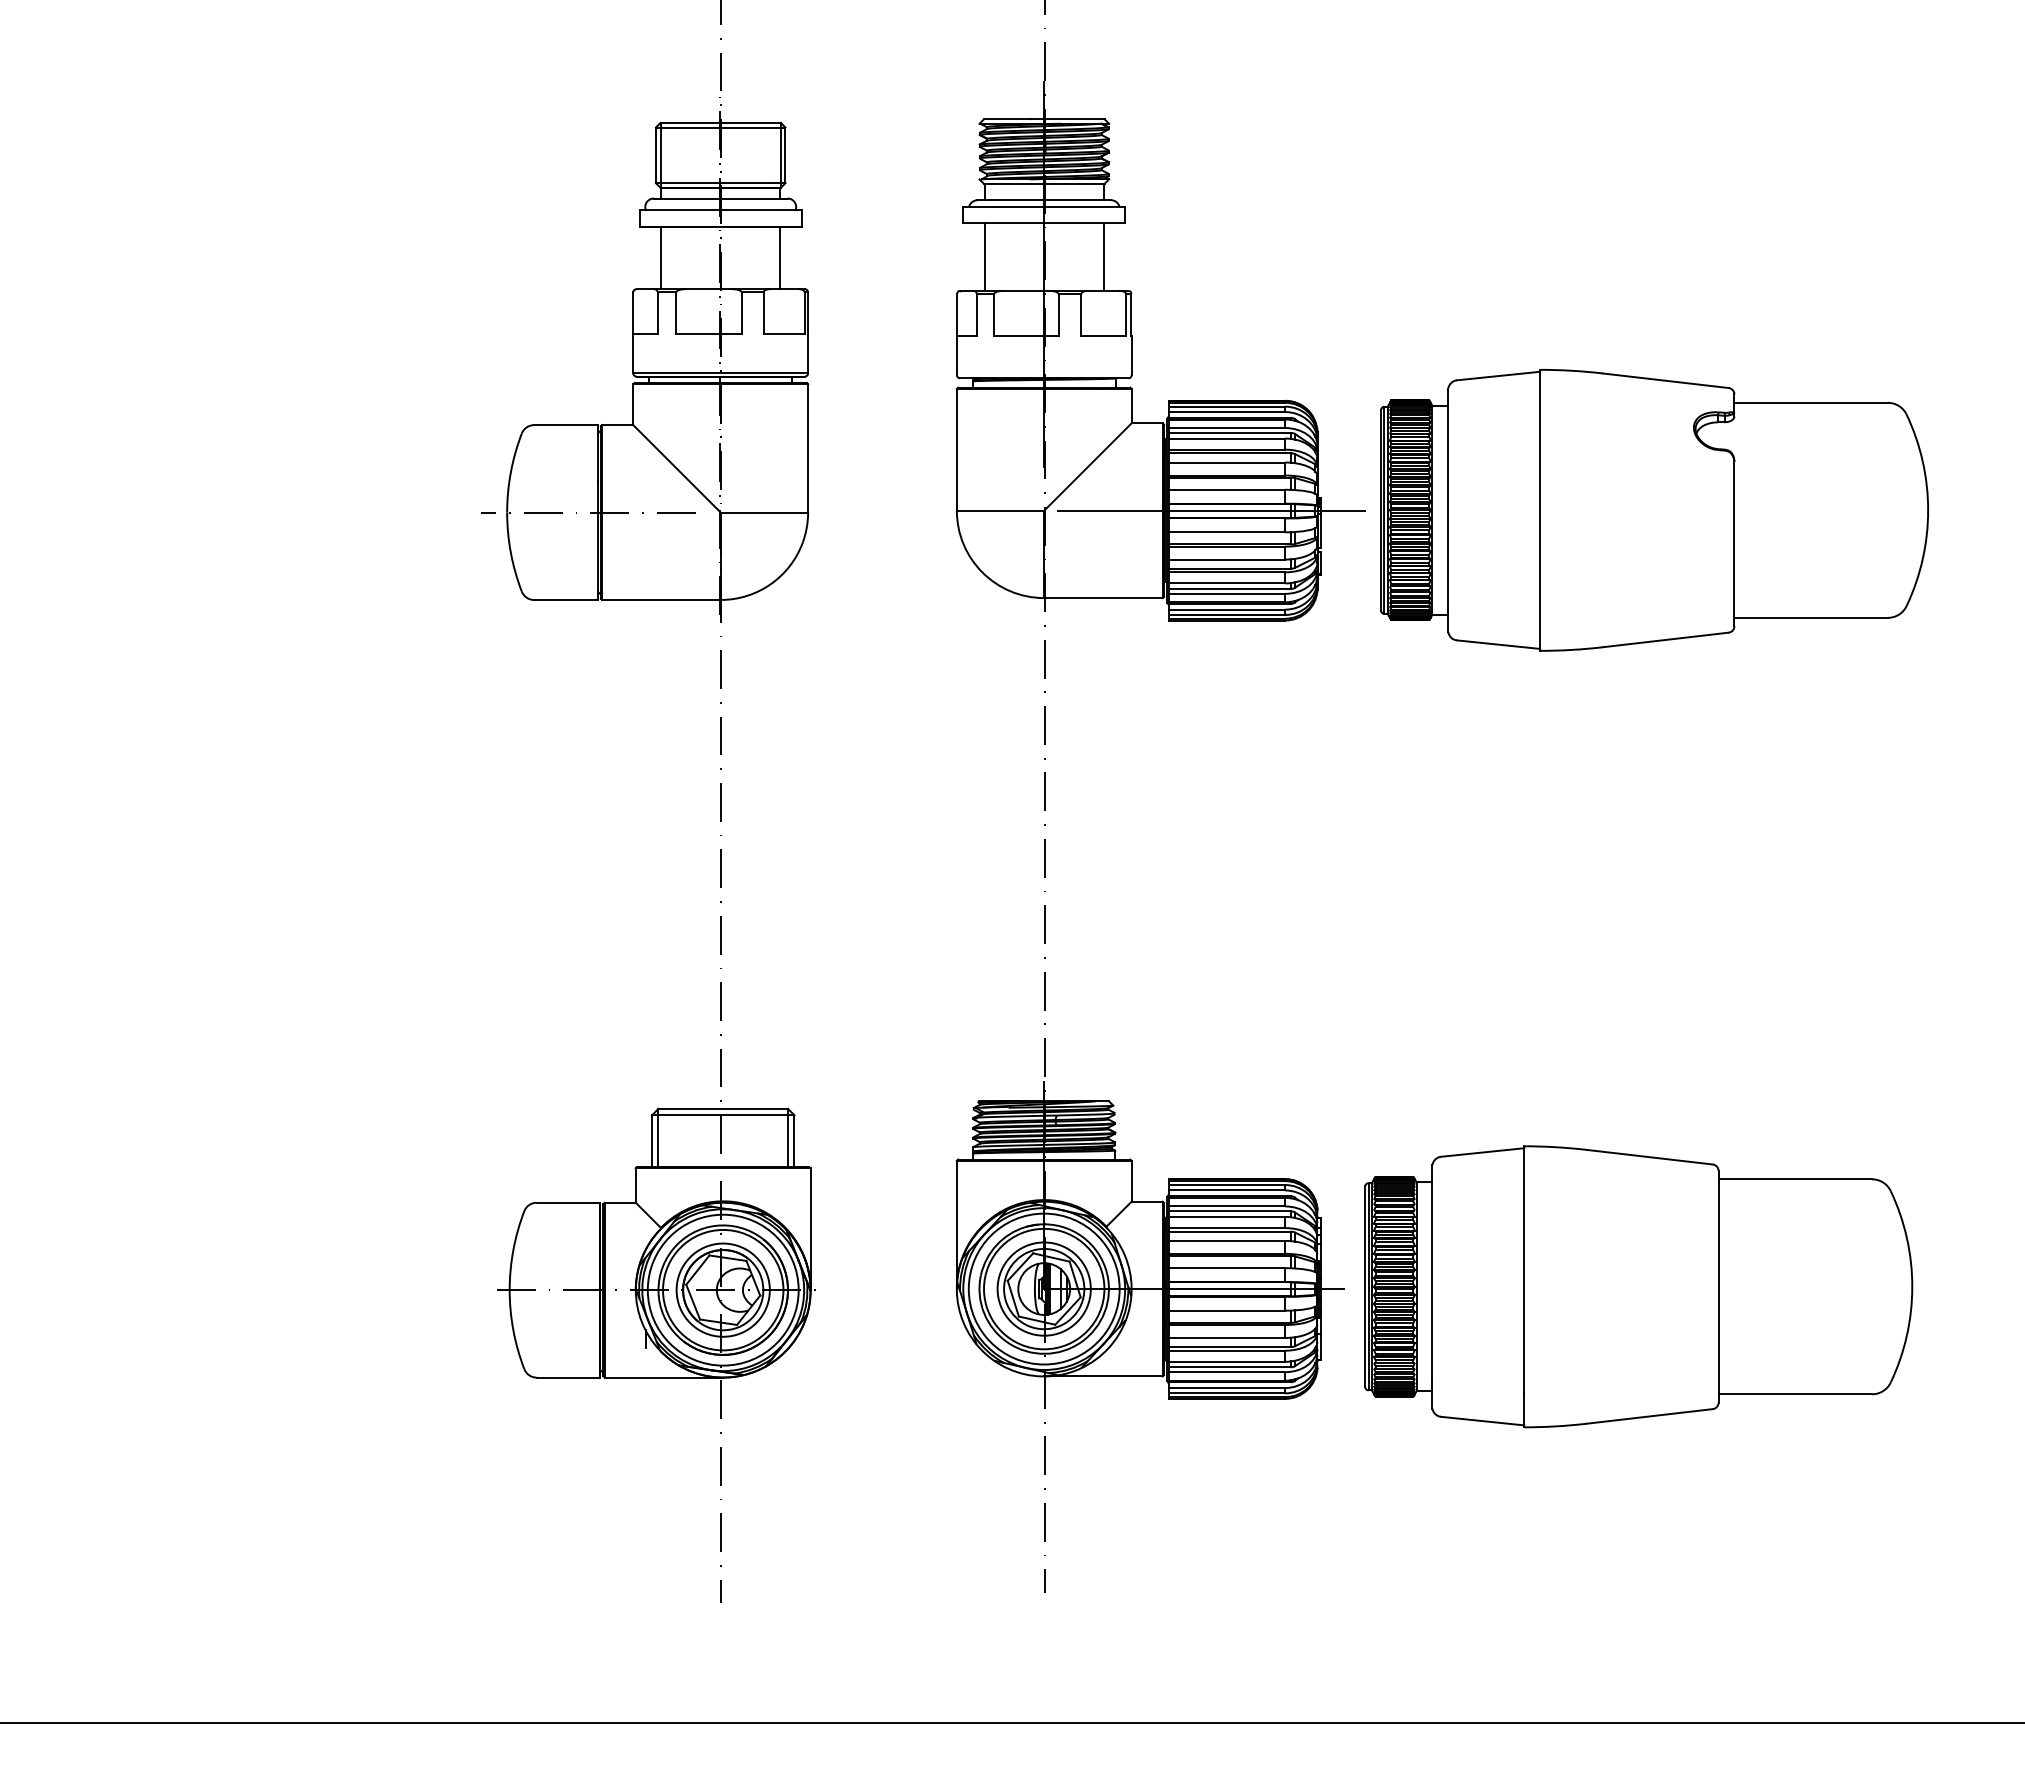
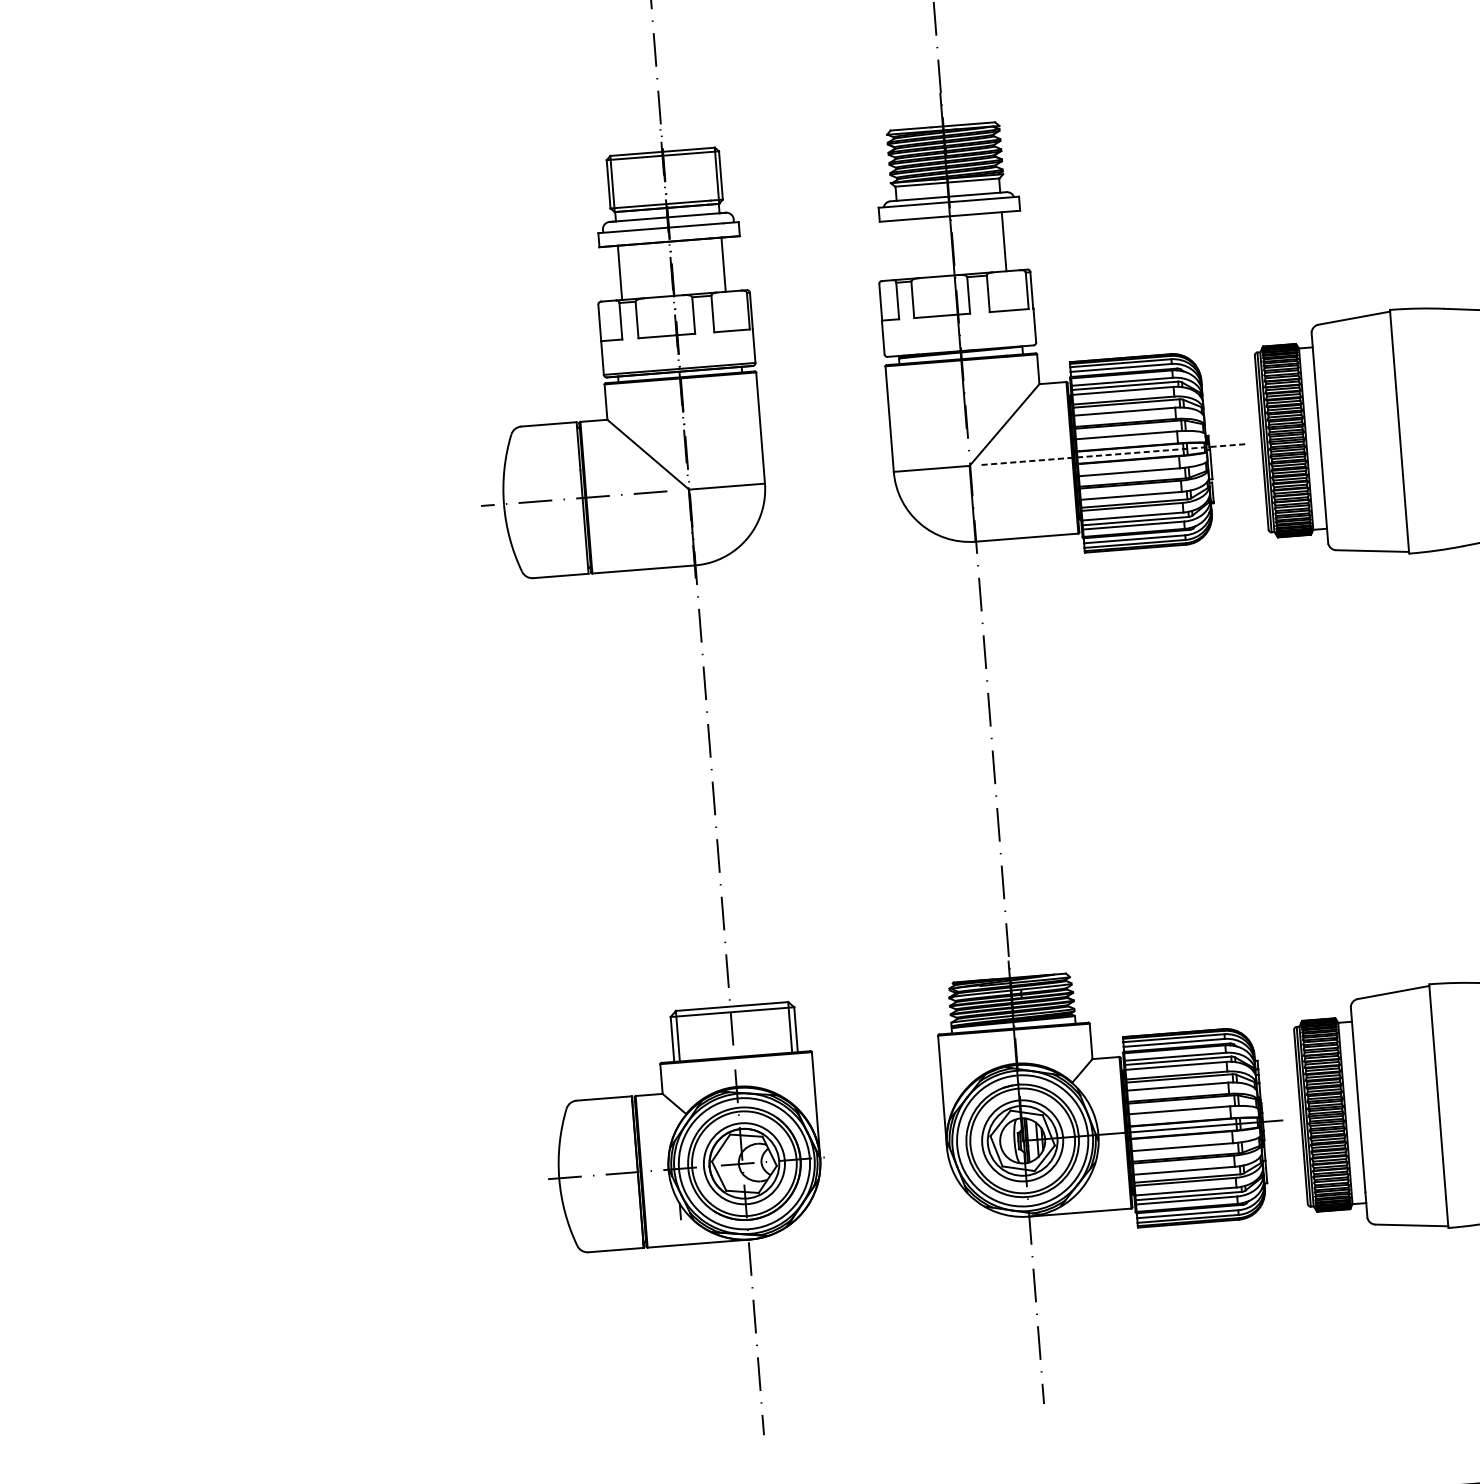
line: (984, 256) -> (900, 249), removed
line: (1211, 510) -> (1114, 454), solid -> dashed

